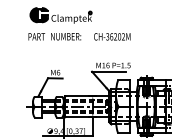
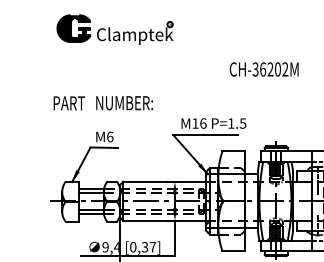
text: (54, 36) -> (102, 102), moved
text: (112, 36) -> (264, 68), moved

